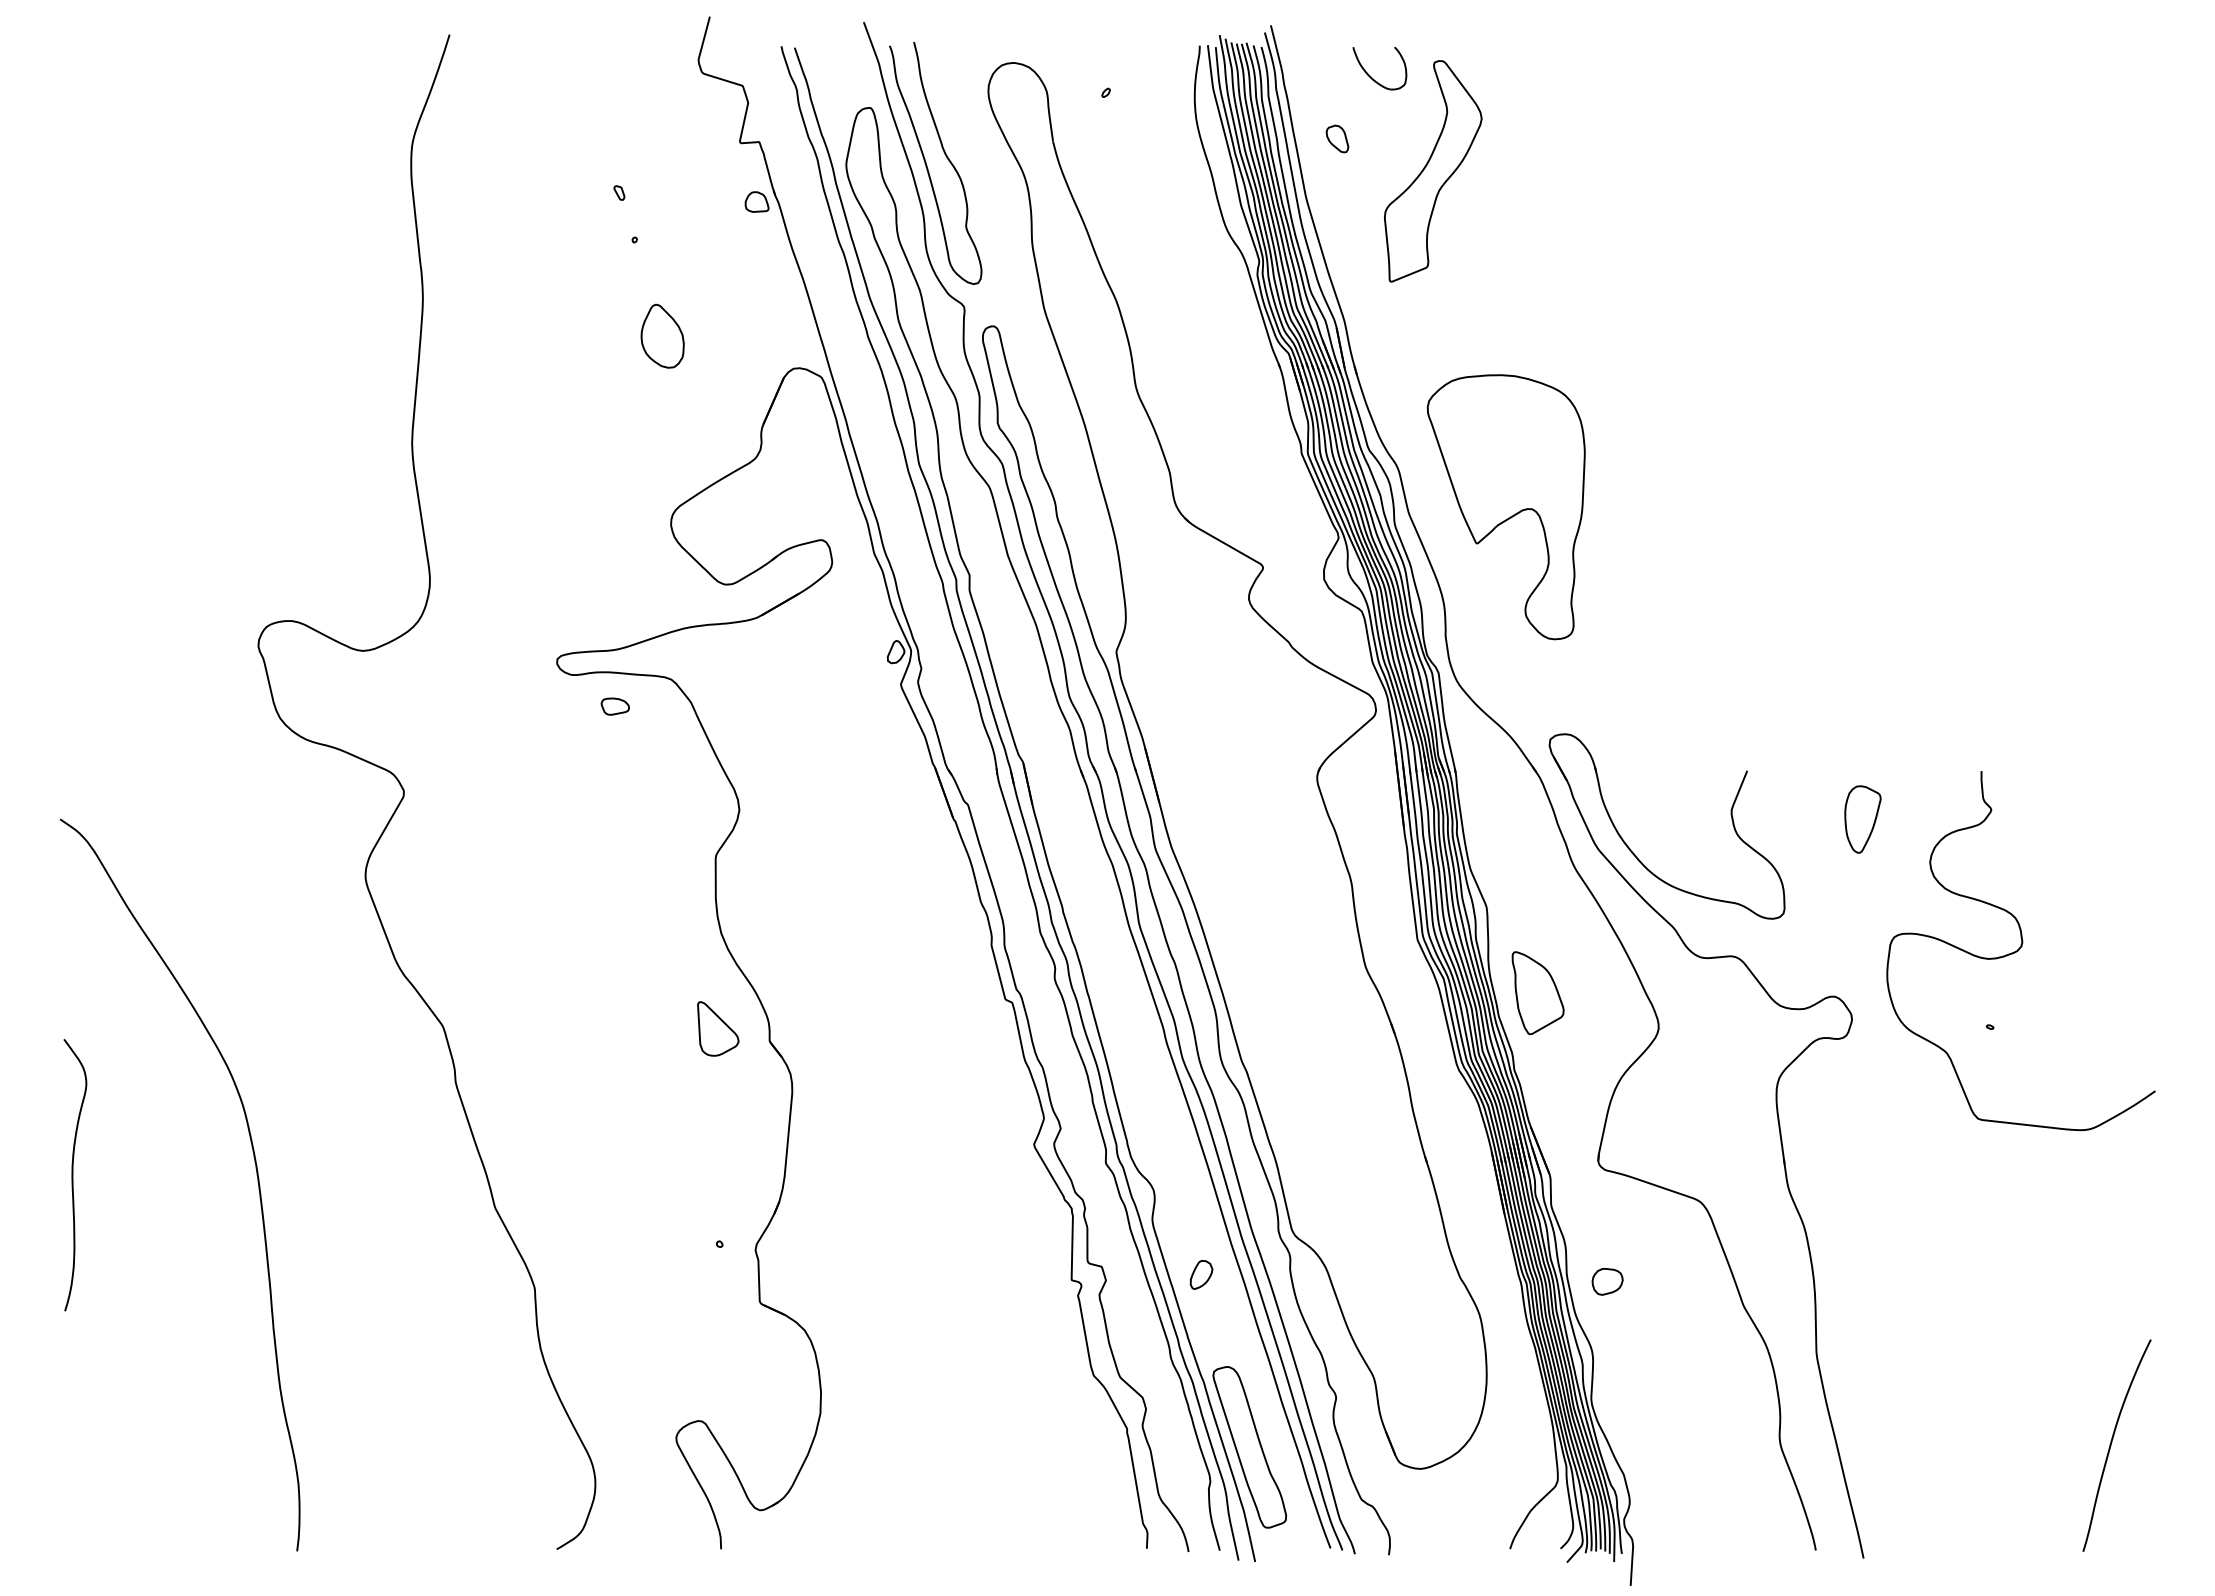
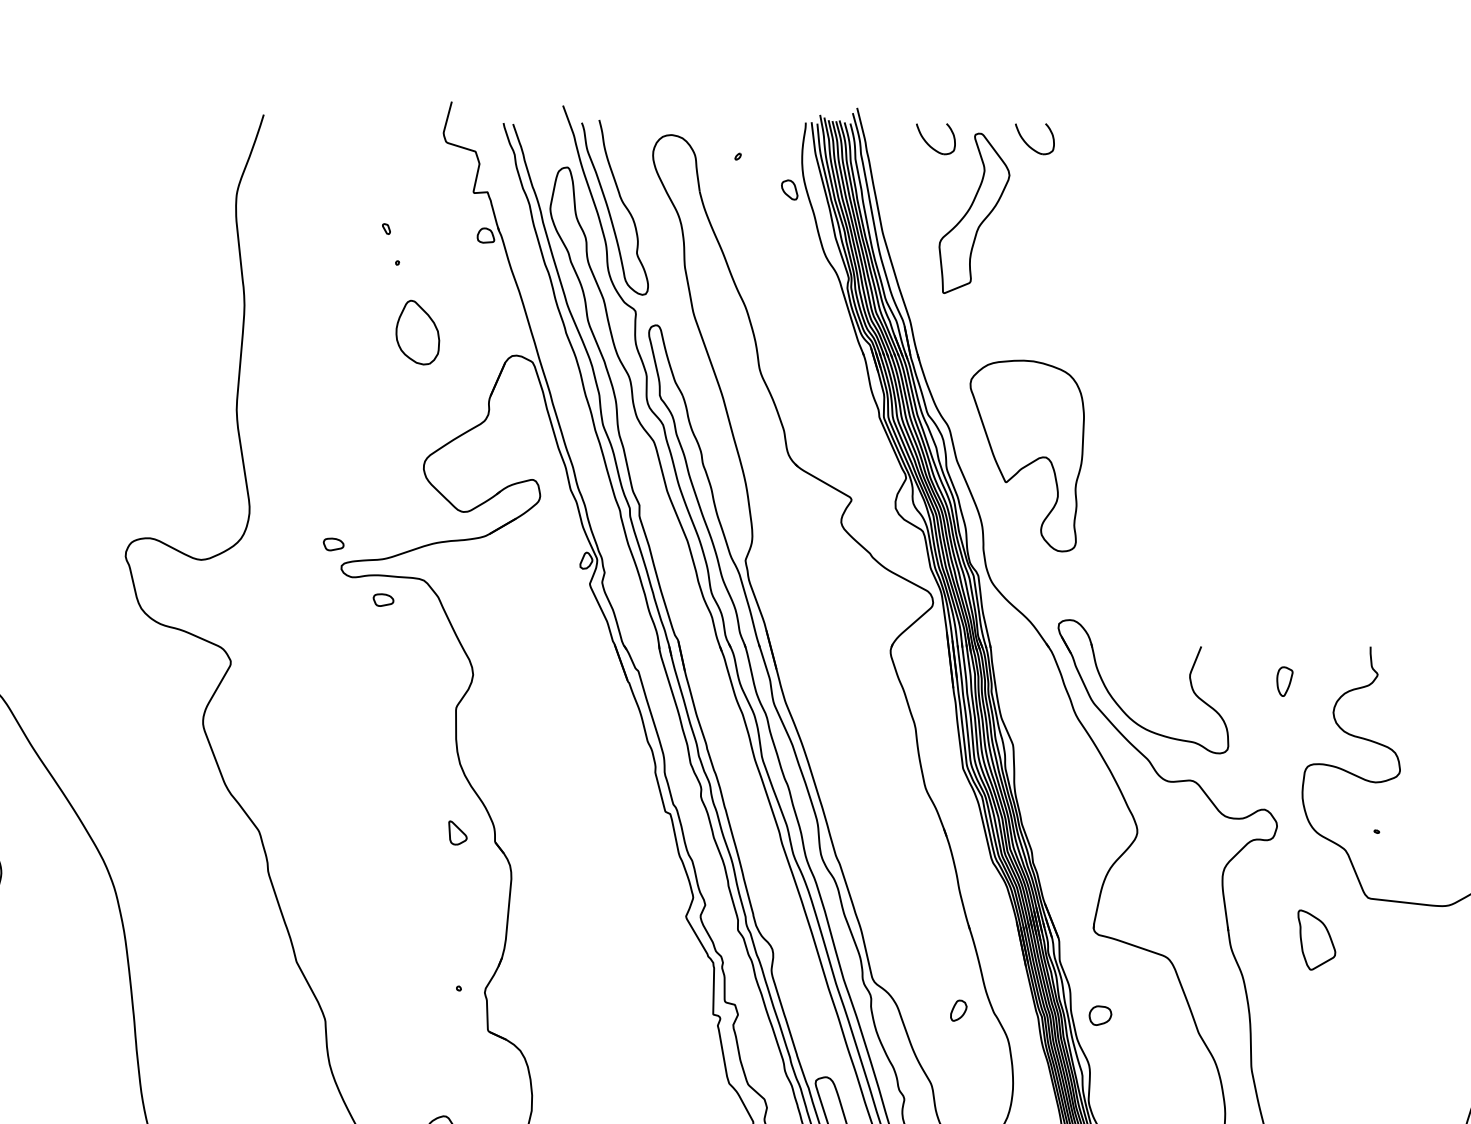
part: (1508, 76) -> (1028, 144), added
part: (1337, 138) -> (789, 189), moved
part: (662, 335) -> (417, 331), size x1.4
part: (545, 629) -> (333, 544), added
part: (1862, 819) -> (1284, 681), size x0.6
part: (1537, 993) -> (1316, 940), moved
part: (718, 1028) -> (458, 832), size x0.6
part: (1201, 1274) -> (958, 1010), moved

